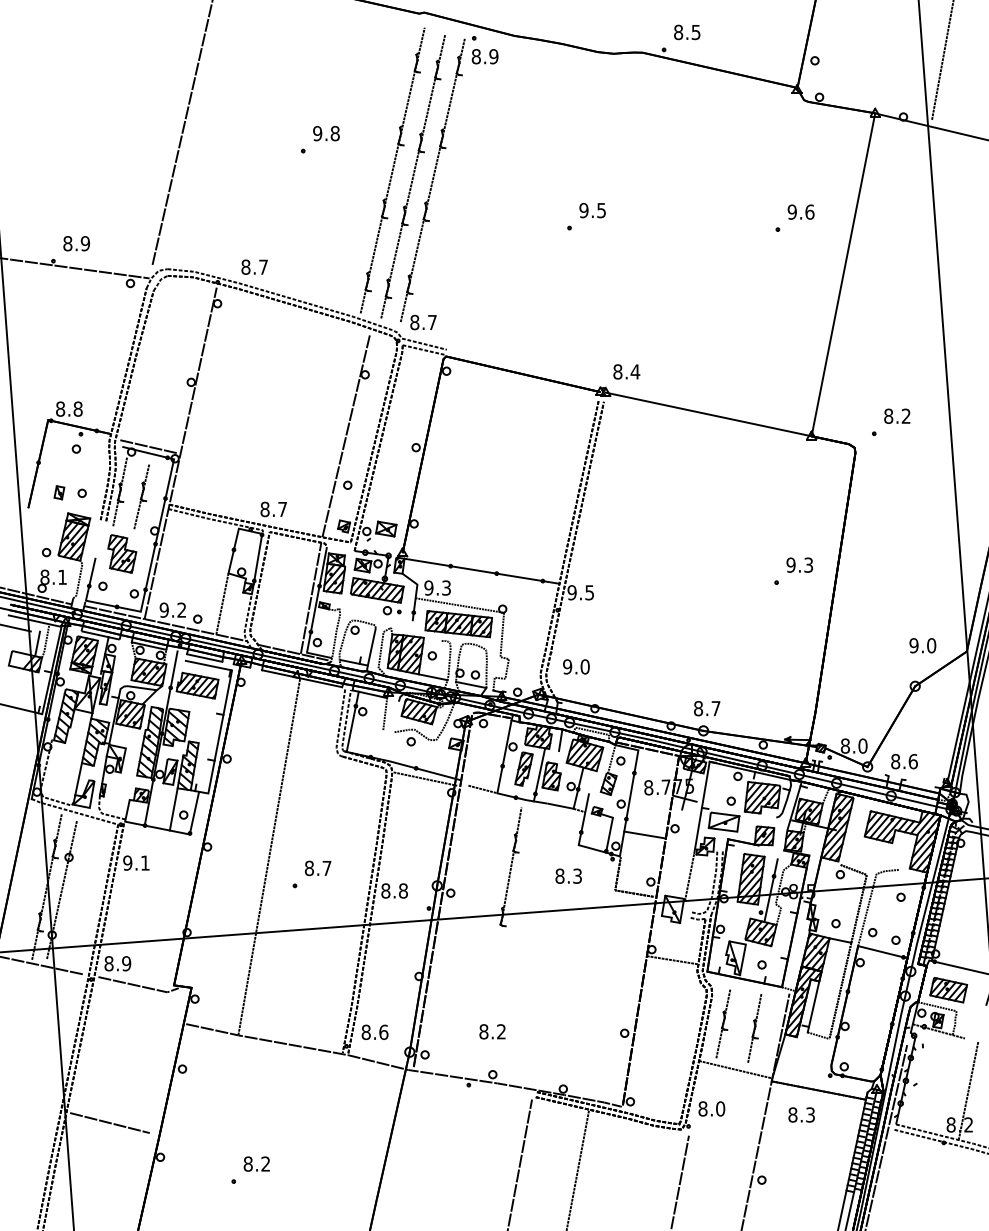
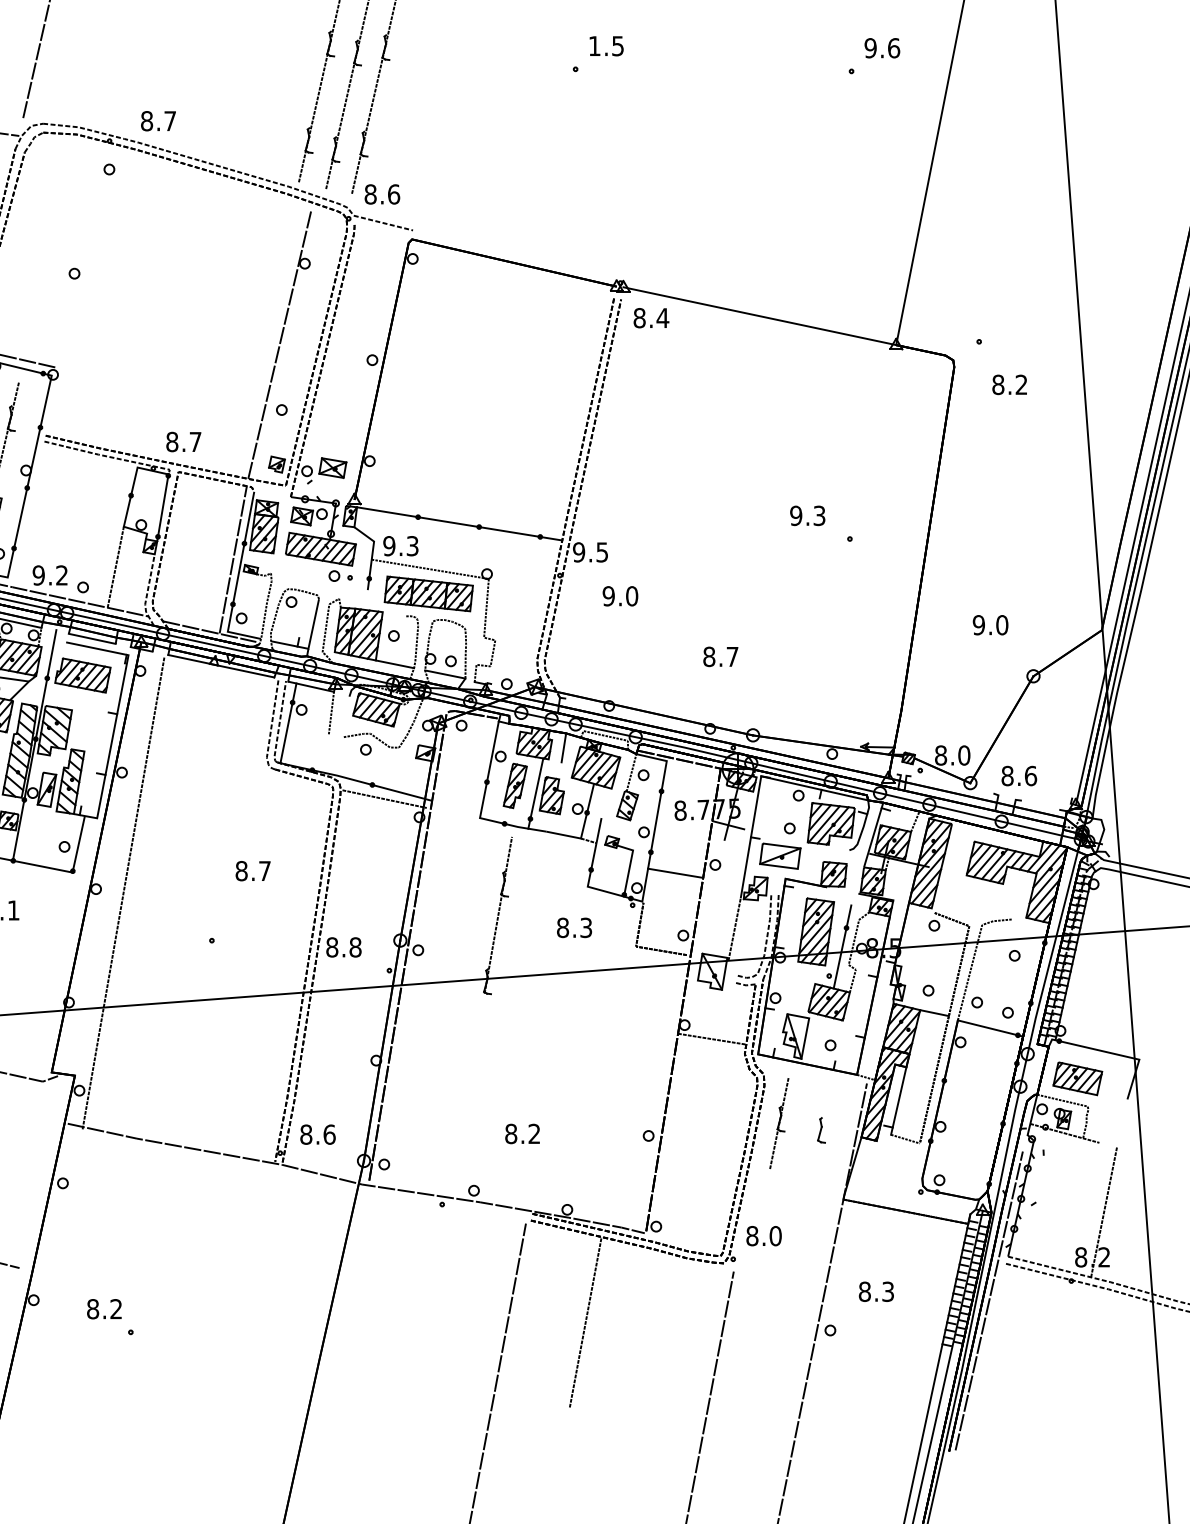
text: (583, 210) -> (594, 46), 9.5 -> 1.5
text: (432, 322) -> (394, 194), 8.7 -> 8.6
line: (423, 350) -> (382, 231), removed
text: (626, 371) -> (651, 317), moved
text: (897, 415) -> (1010, 383), moved
line: (180, 453) -> (60, 367), removed
text: (799, 564) -> (807, 514), moved
text: (922, 645) -> (990, 624), moved
text: (576, 666) -> (620, 595), moved
text: (707, 708) -> (721, 656), moved
line: (482, 789) -> (460, 812), removed
line: (173, 809) -> (51, 839), removed
line: (269, 856) -> (123, 892), moved
text: (318, 868) -> (253, 871), moved
line: (754, 1027) -> (820, 1128), removed
text: (492, 1031) -> (522, 1133), moved
line: (735, 1069) -> (795, 1183), removed
text: (801, 1114) -> (876, 1291), moved
text: (256, 1163) -> (103, 1308), moved

